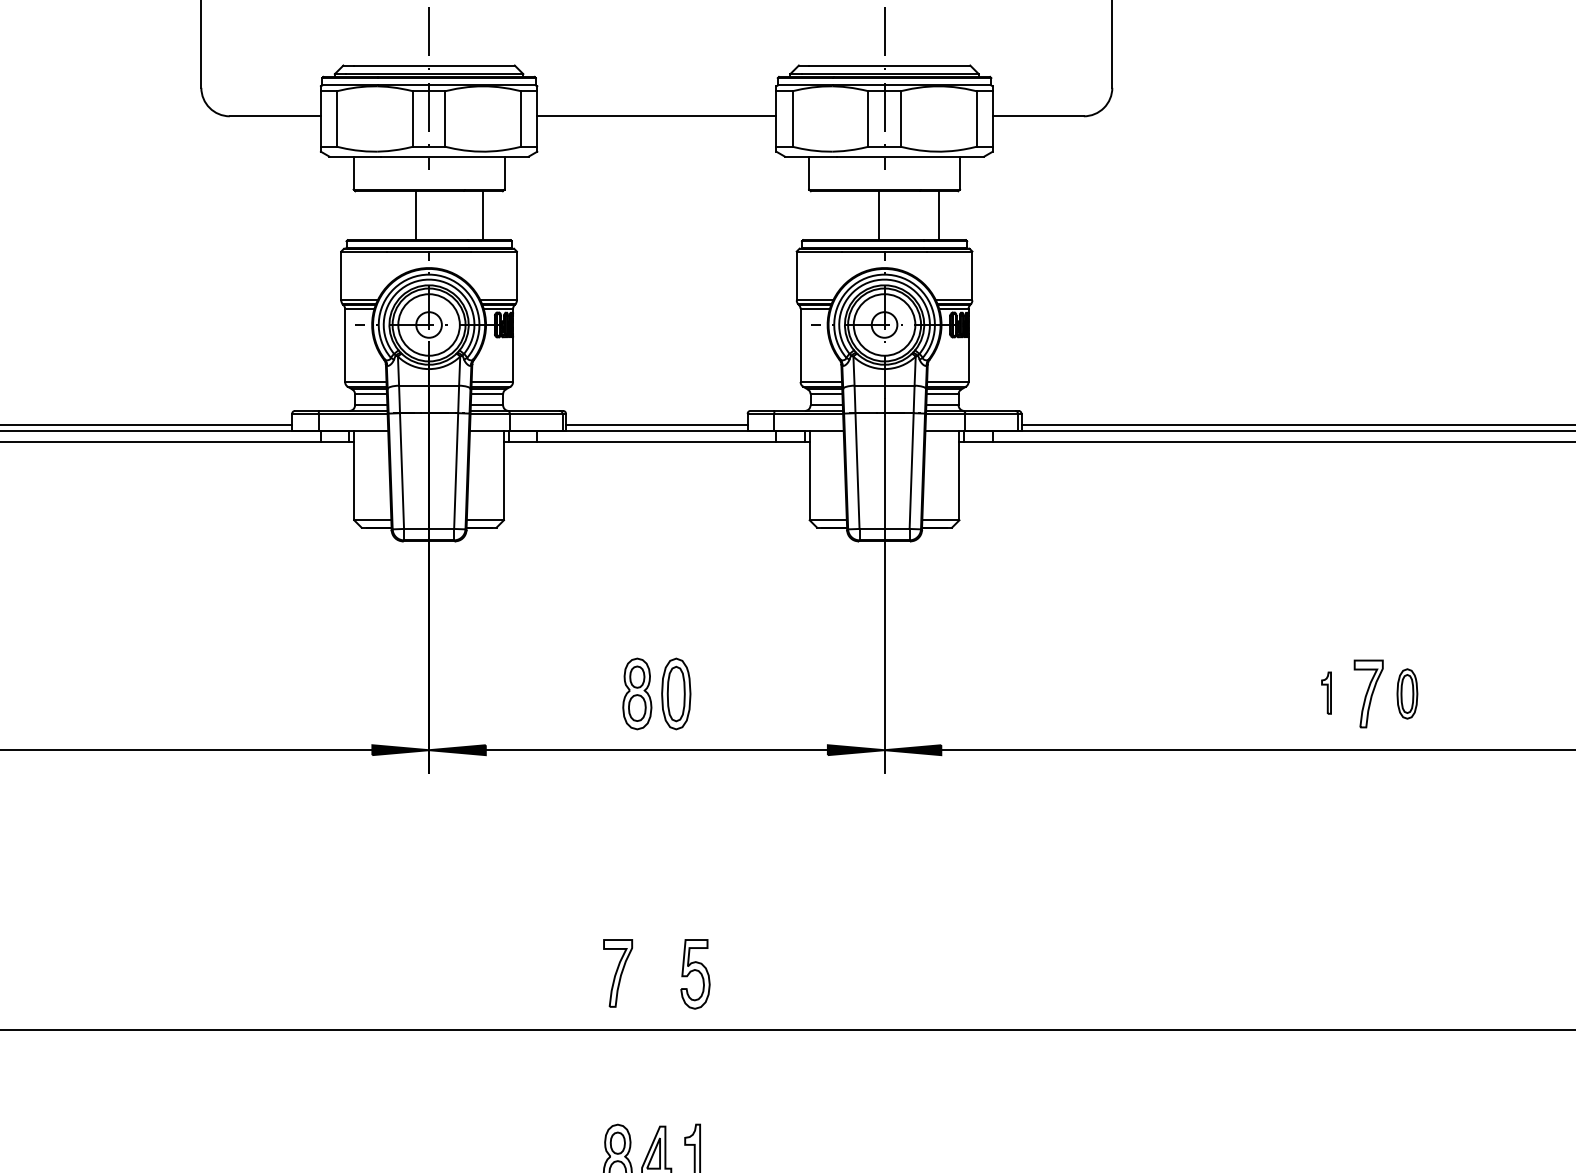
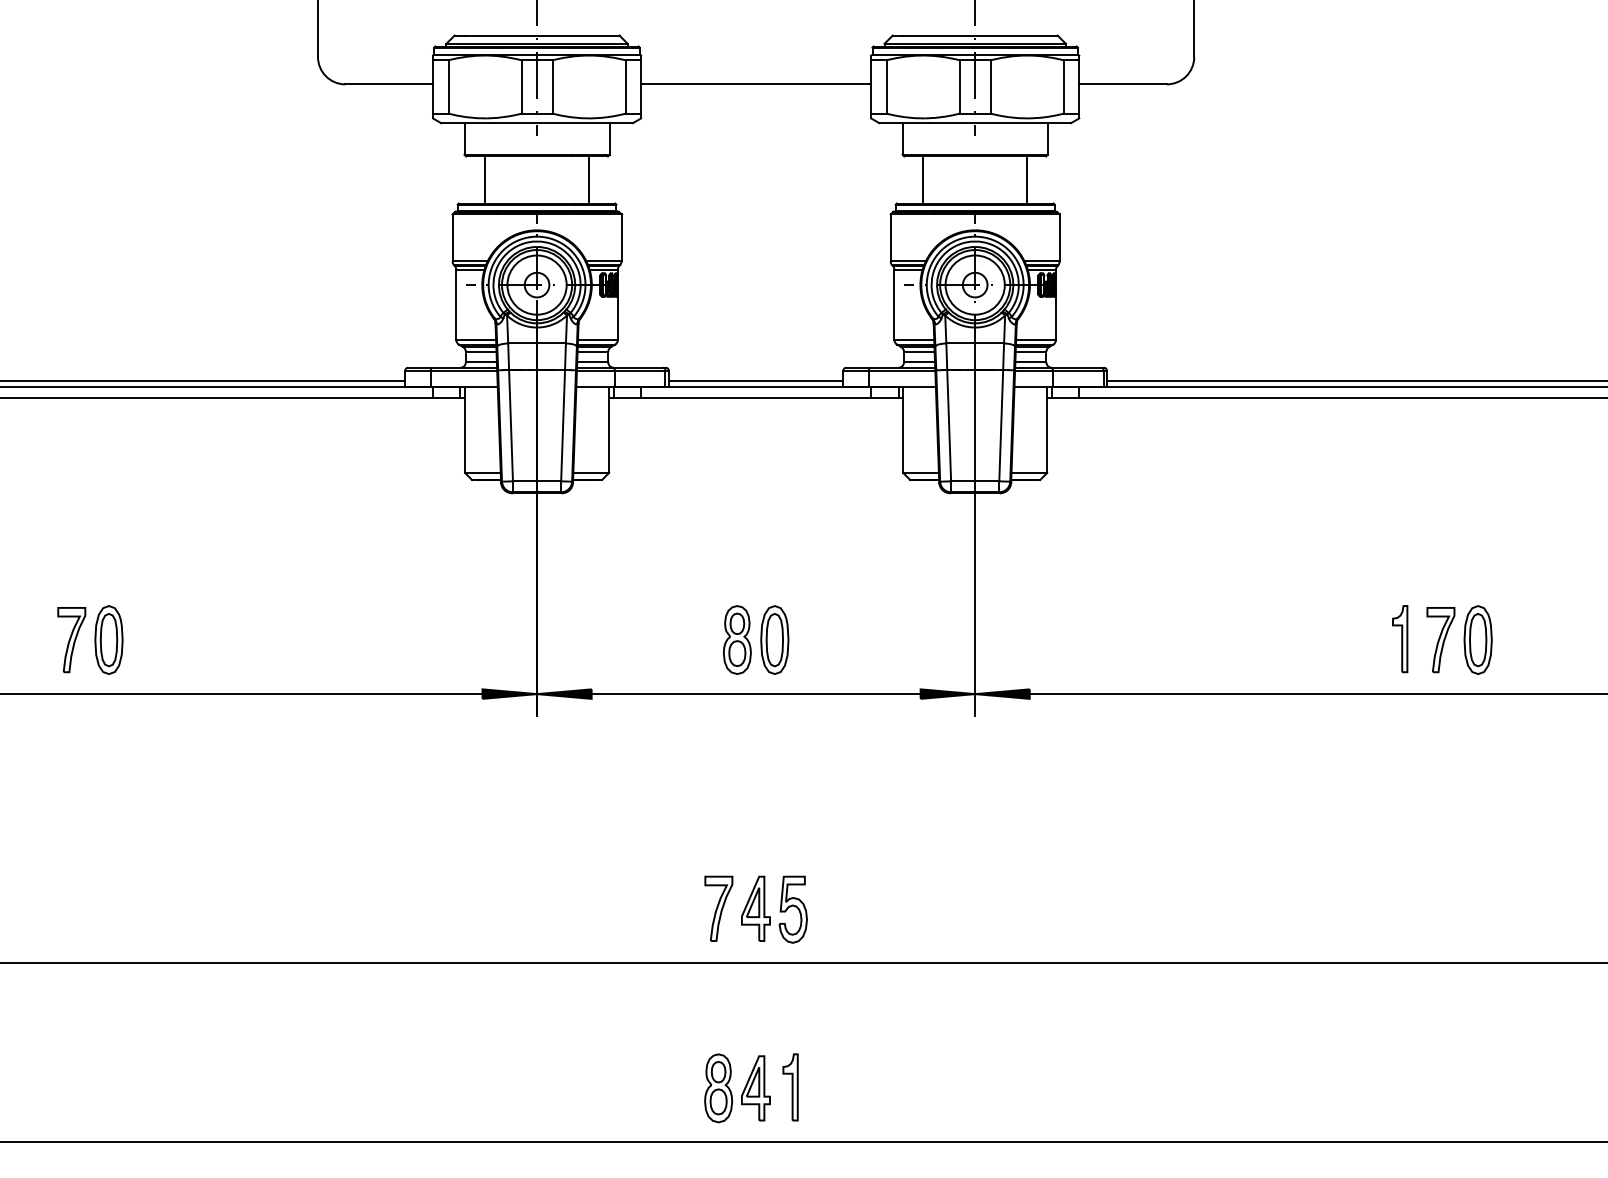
line: (416, 215) -> (485, 179), moved
line: (879, 215) -> (923, 179), moved
part: (1326, 693) -> (1400, 639), size x1.67
part: (1406, 693) -> (1477, 639), size x1.43
part: (656, 973) -> (755, 908), added

